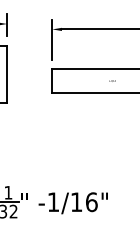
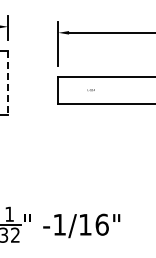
line: (7, 75) -> (8, 83), solid -> dashed
text: (111, 81) -> (90, 90), moved

